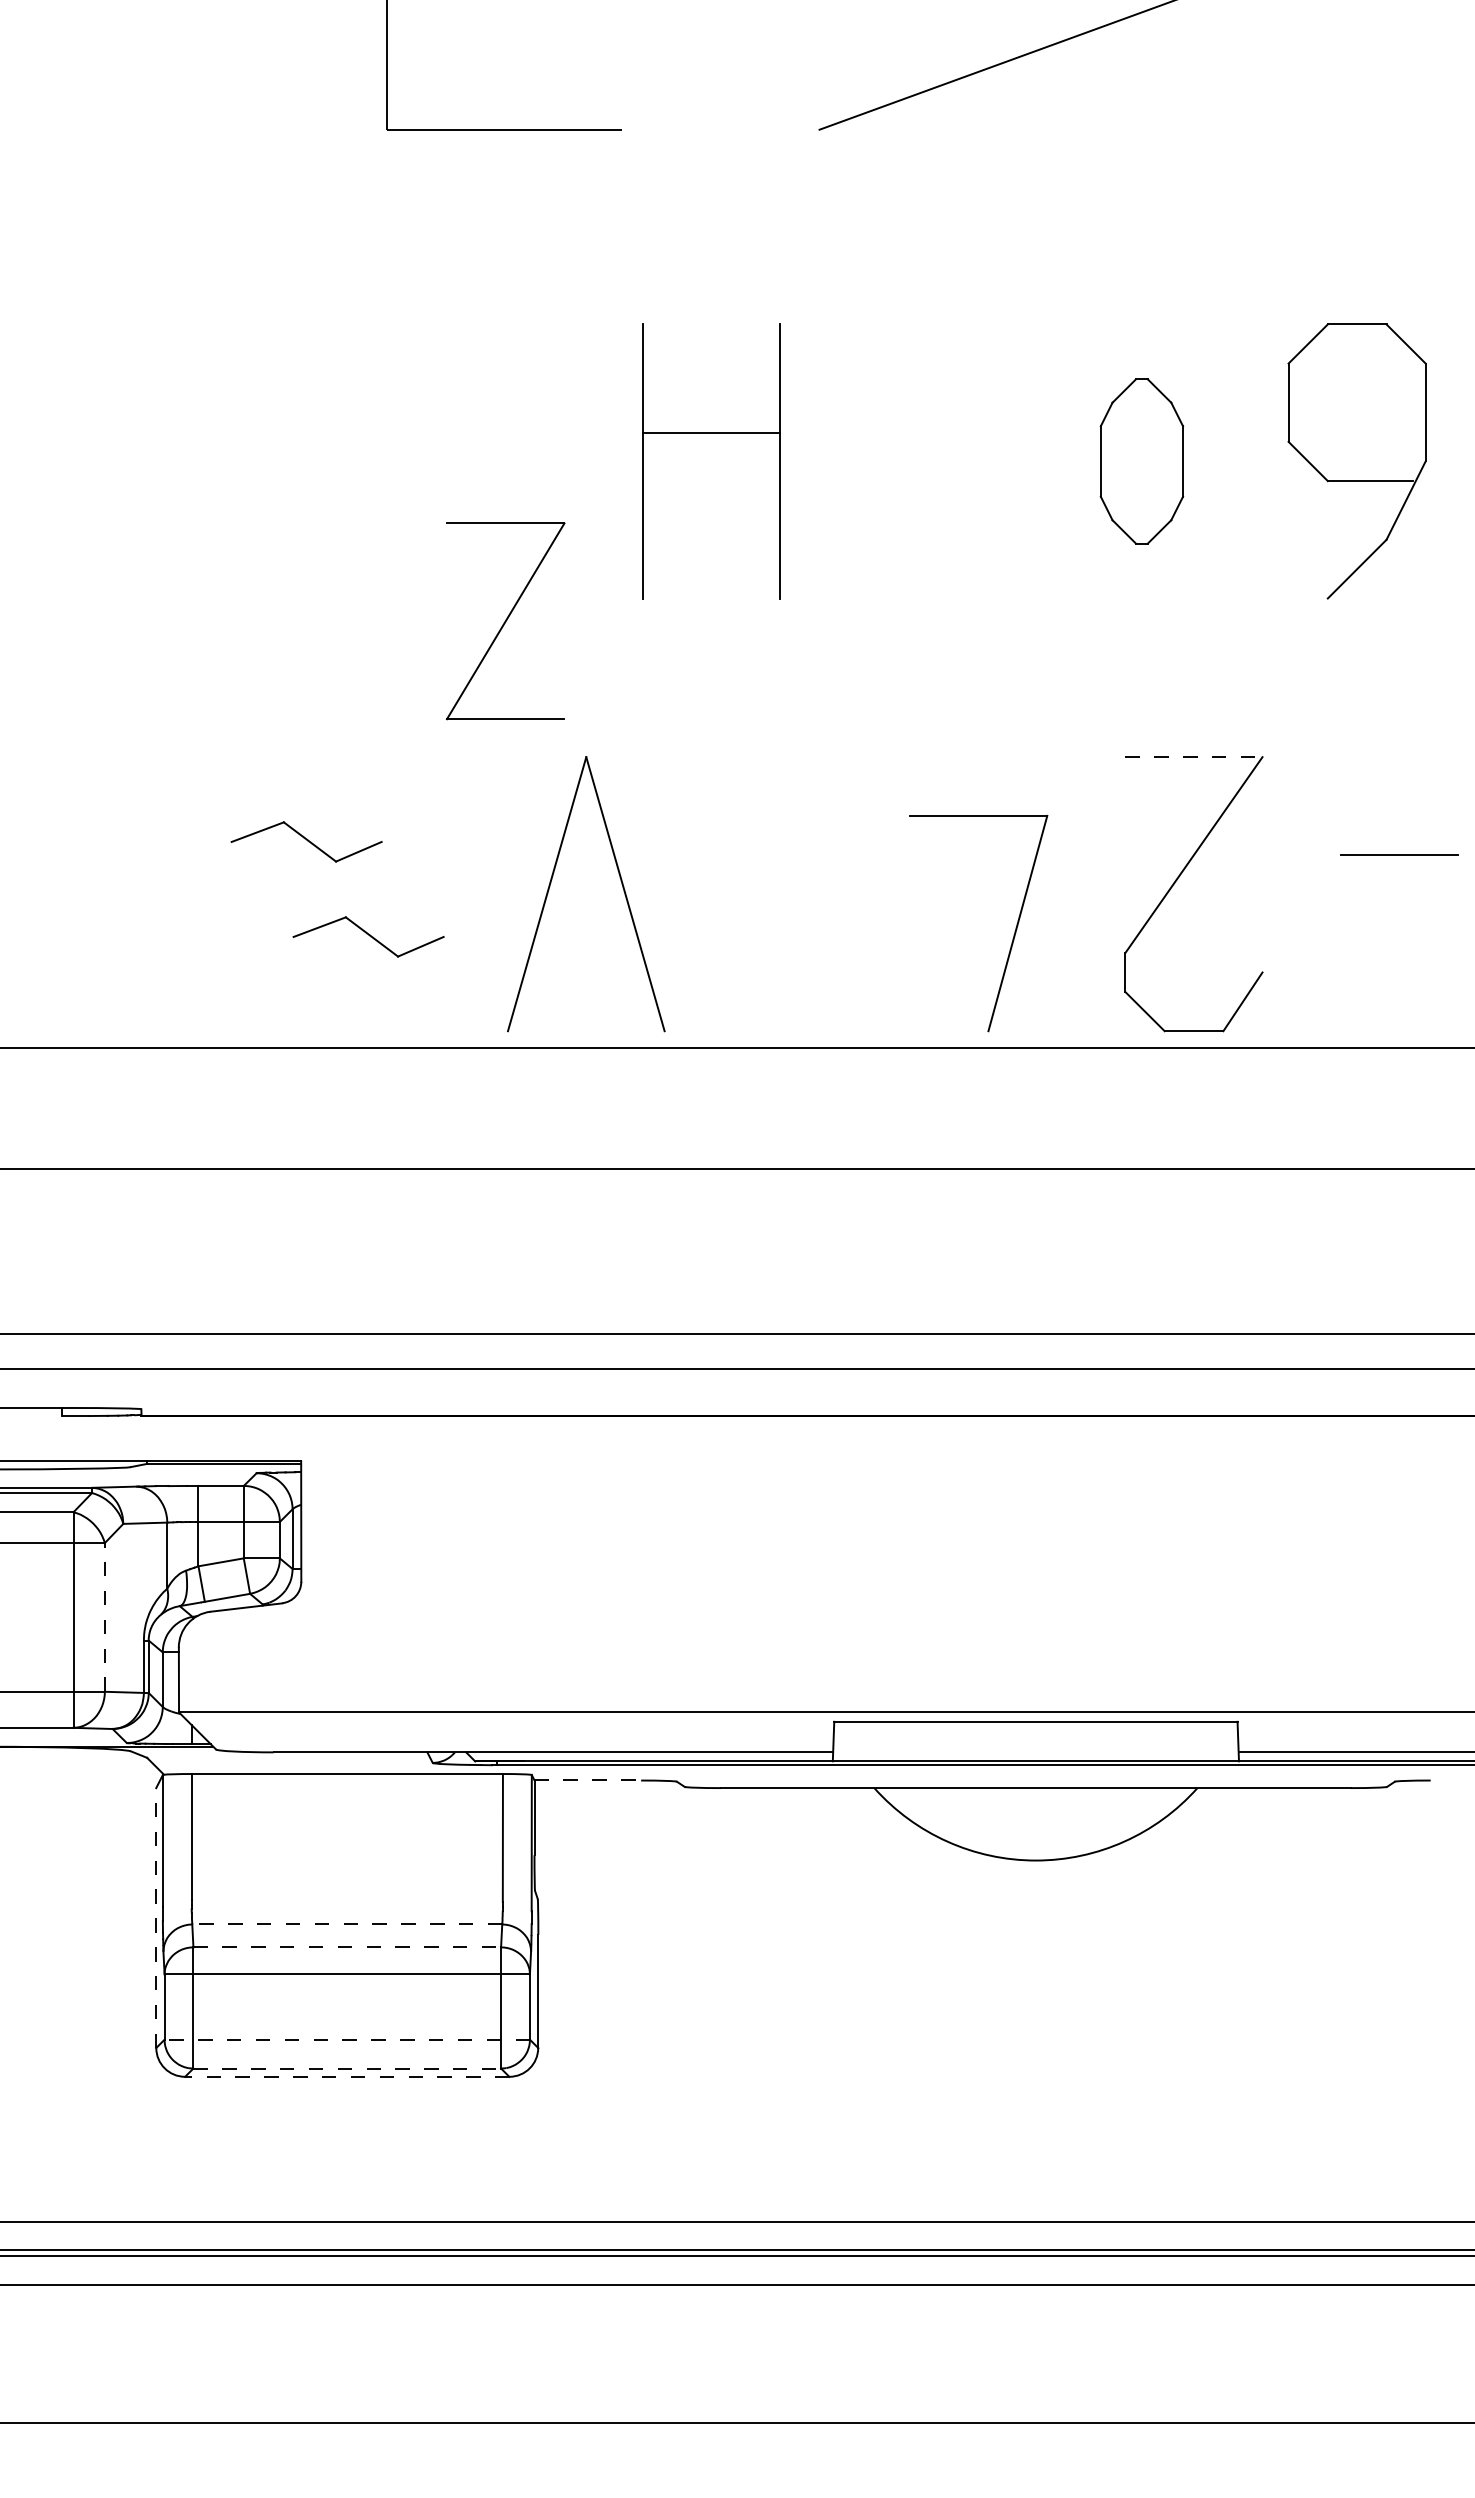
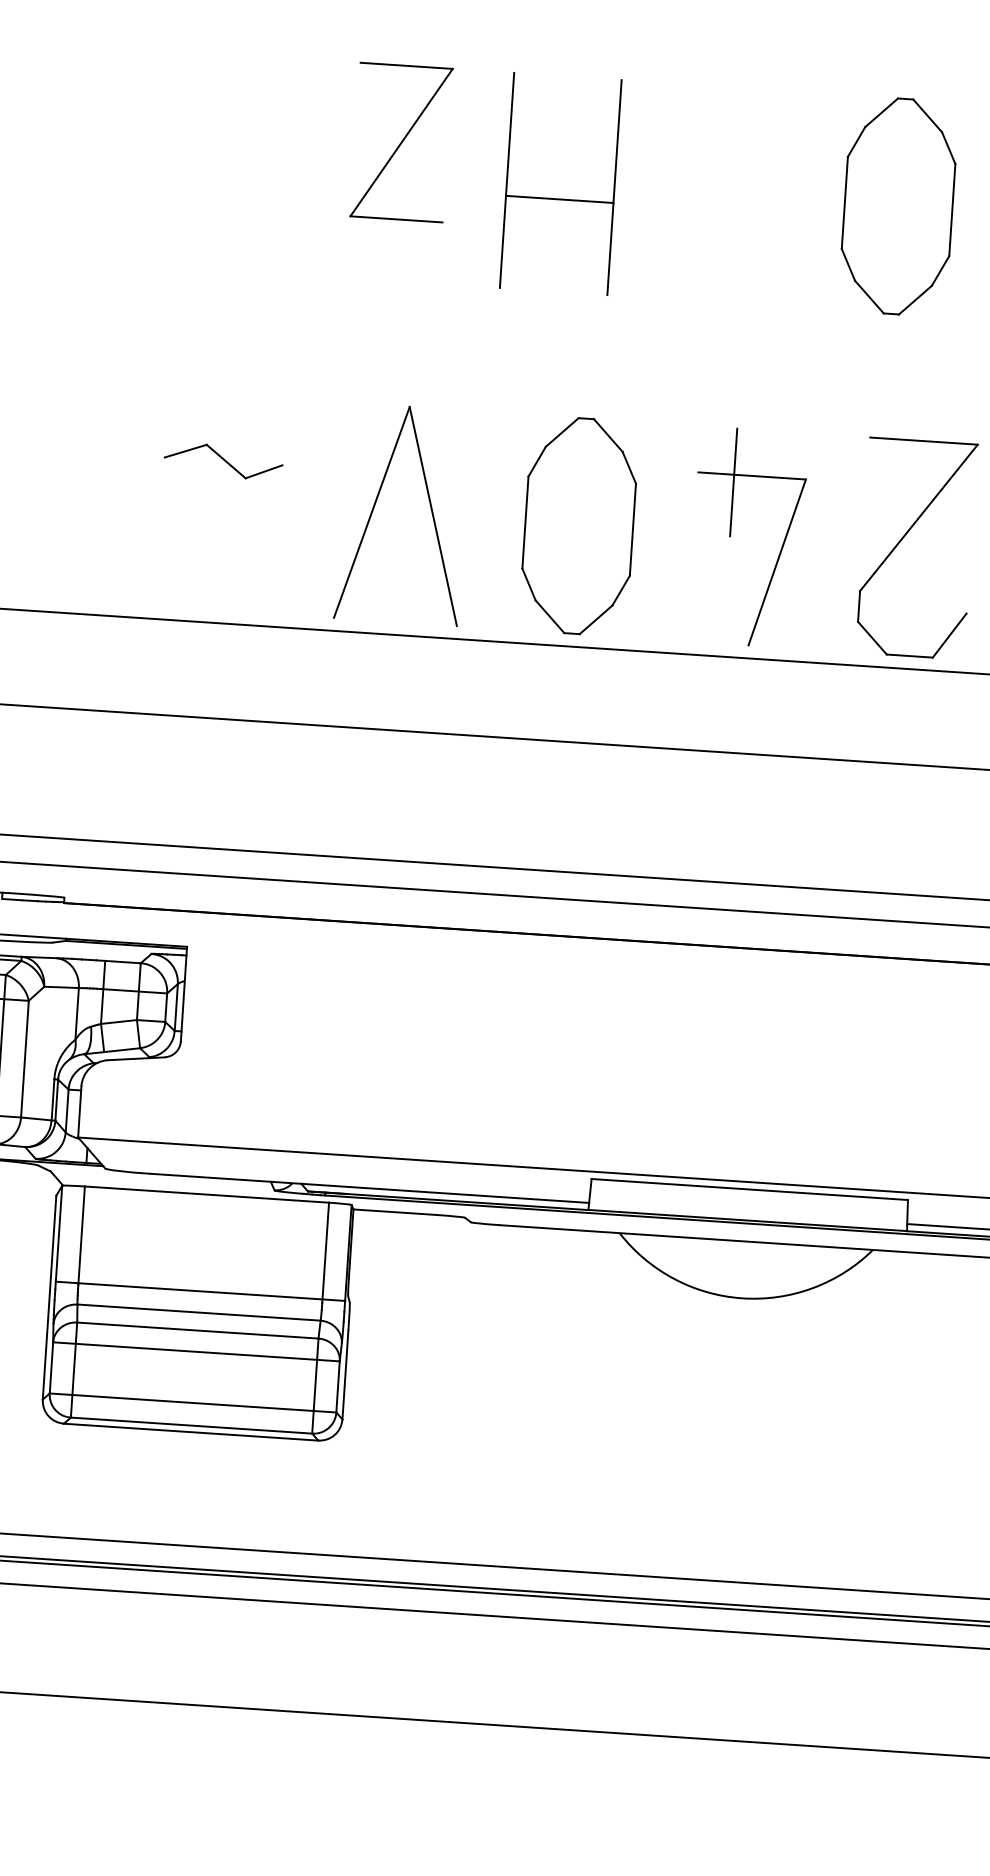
line: (710, 433) -> (559, 199), moved
part: (1141, 461) -> (898, 206), size x1.67
part: (505, 621) -> (401, 142), moved
line: (1193, 757) -> (923, 441), dashed -> solid
line: (955, 825) -> (733, 482), added
part: (620, 881) -> (430, 506), moved
part: (762, 894) -> (578, 526), added
part: (368, 936) -> (267, 538), removed
line: (104, 1616) -> (24, 1058), dashed -> solid
line: (588, 1780) -> (395, 1212), dashed -> solid
line: (346, 1897) -> (199, 1291), added
line: (156, 1918) -> (49, 1297), dashed -> solid
line: (347, 1924) -> (199, 1312), dashed -> solid
line: (347, 1947) -> (198, 1330), dashed -> solid
line: (347, 2039) -> (193, 1402), dashed -> solid
line: (347, 2068) -> (191, 1425), dashed -> solid
line: (346, 2076) -> (190, 1431), dashed -> solid

